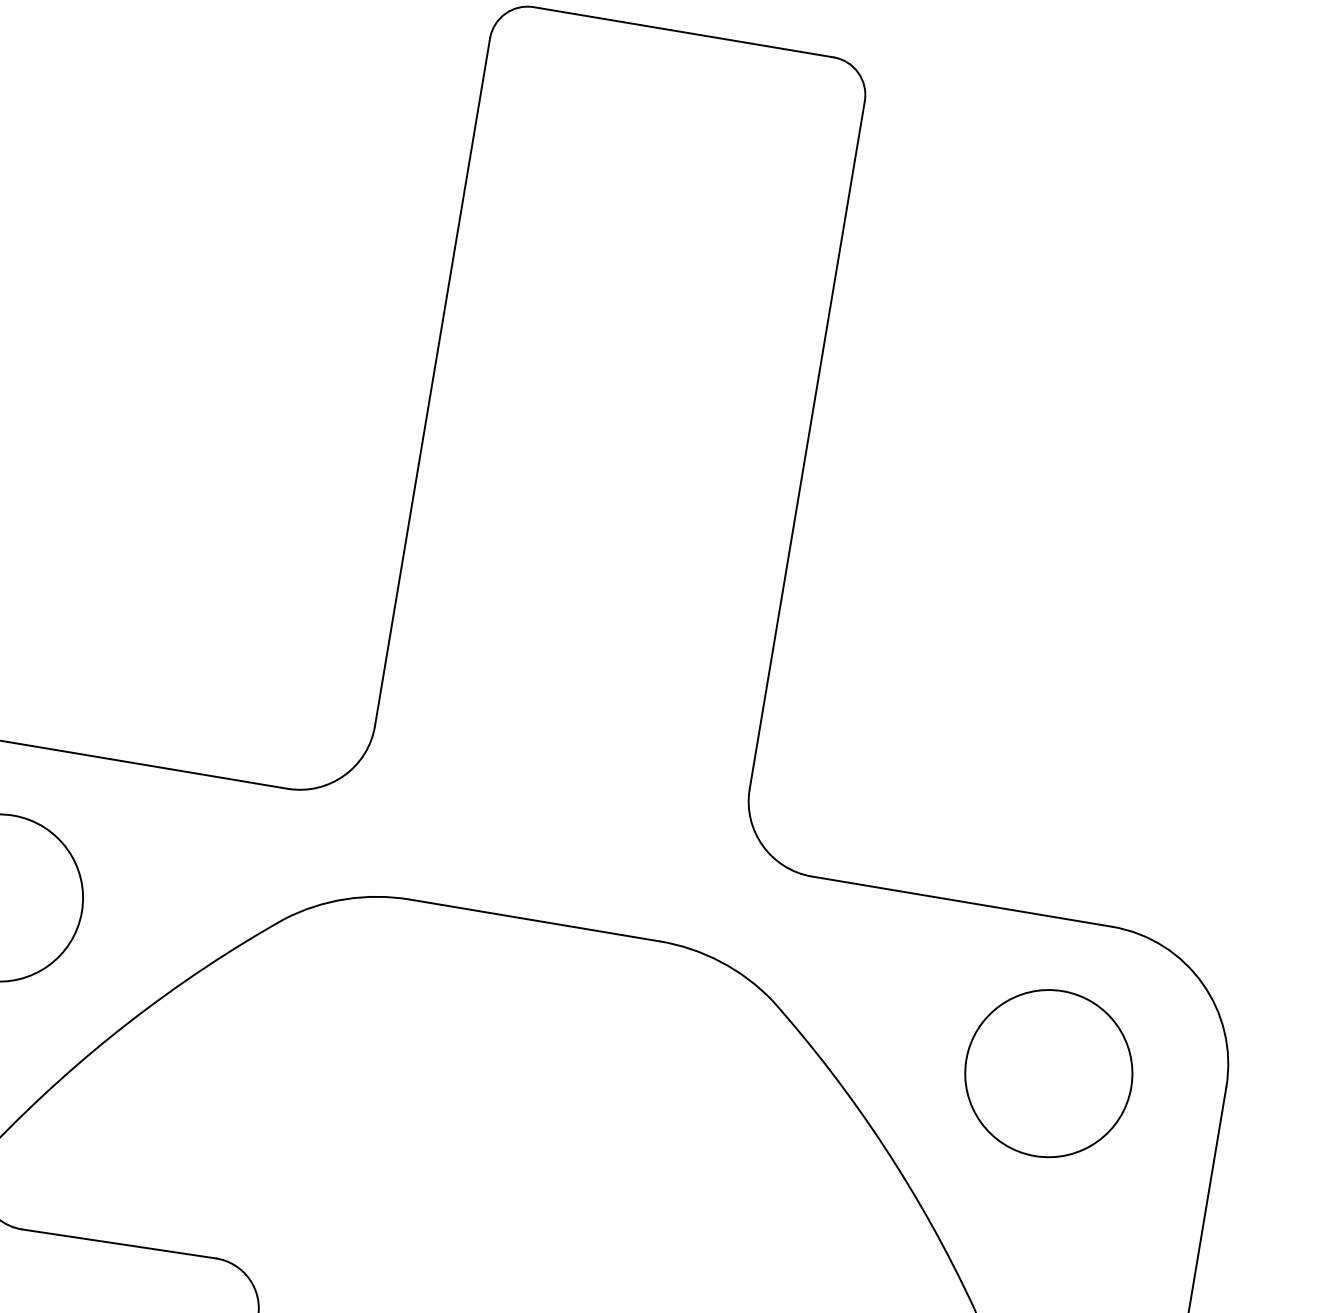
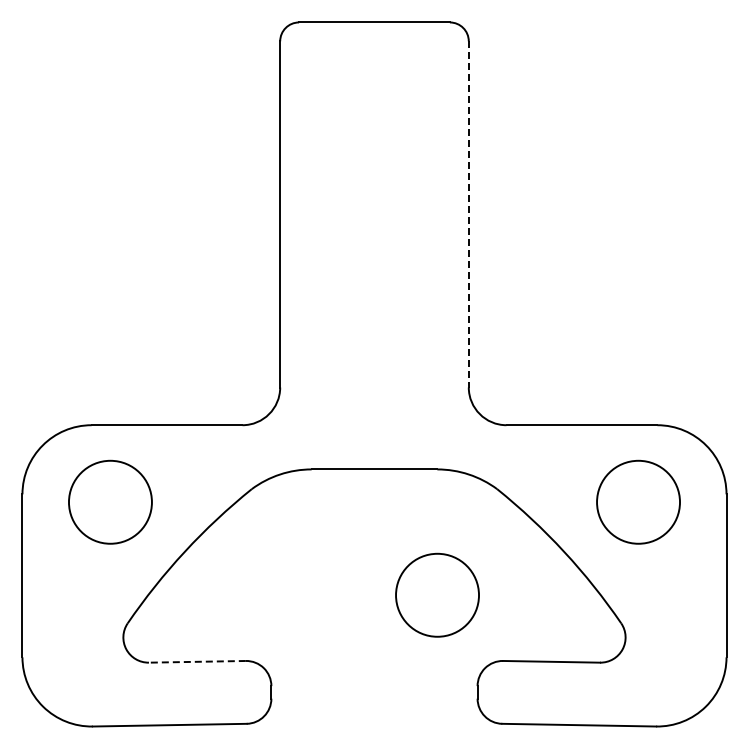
line: (806, 445) -> (468, 214), solid -> dashed
circle: (618, 1190) -> (437, 594), added
line: (117, 1243) -> (196, 661), solid -> dashed

